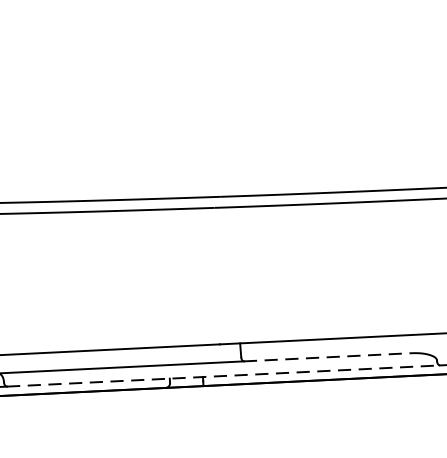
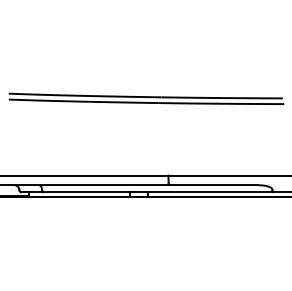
line: (327, 357) -> (214, 185), dashed -> solid
line: (224, 375) -> (159, 192), dashed -> solid

